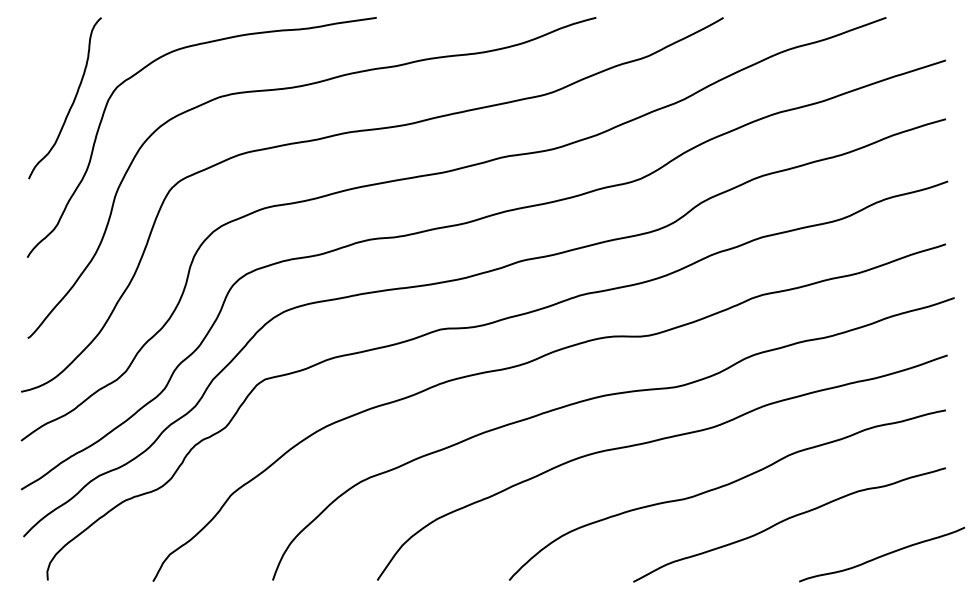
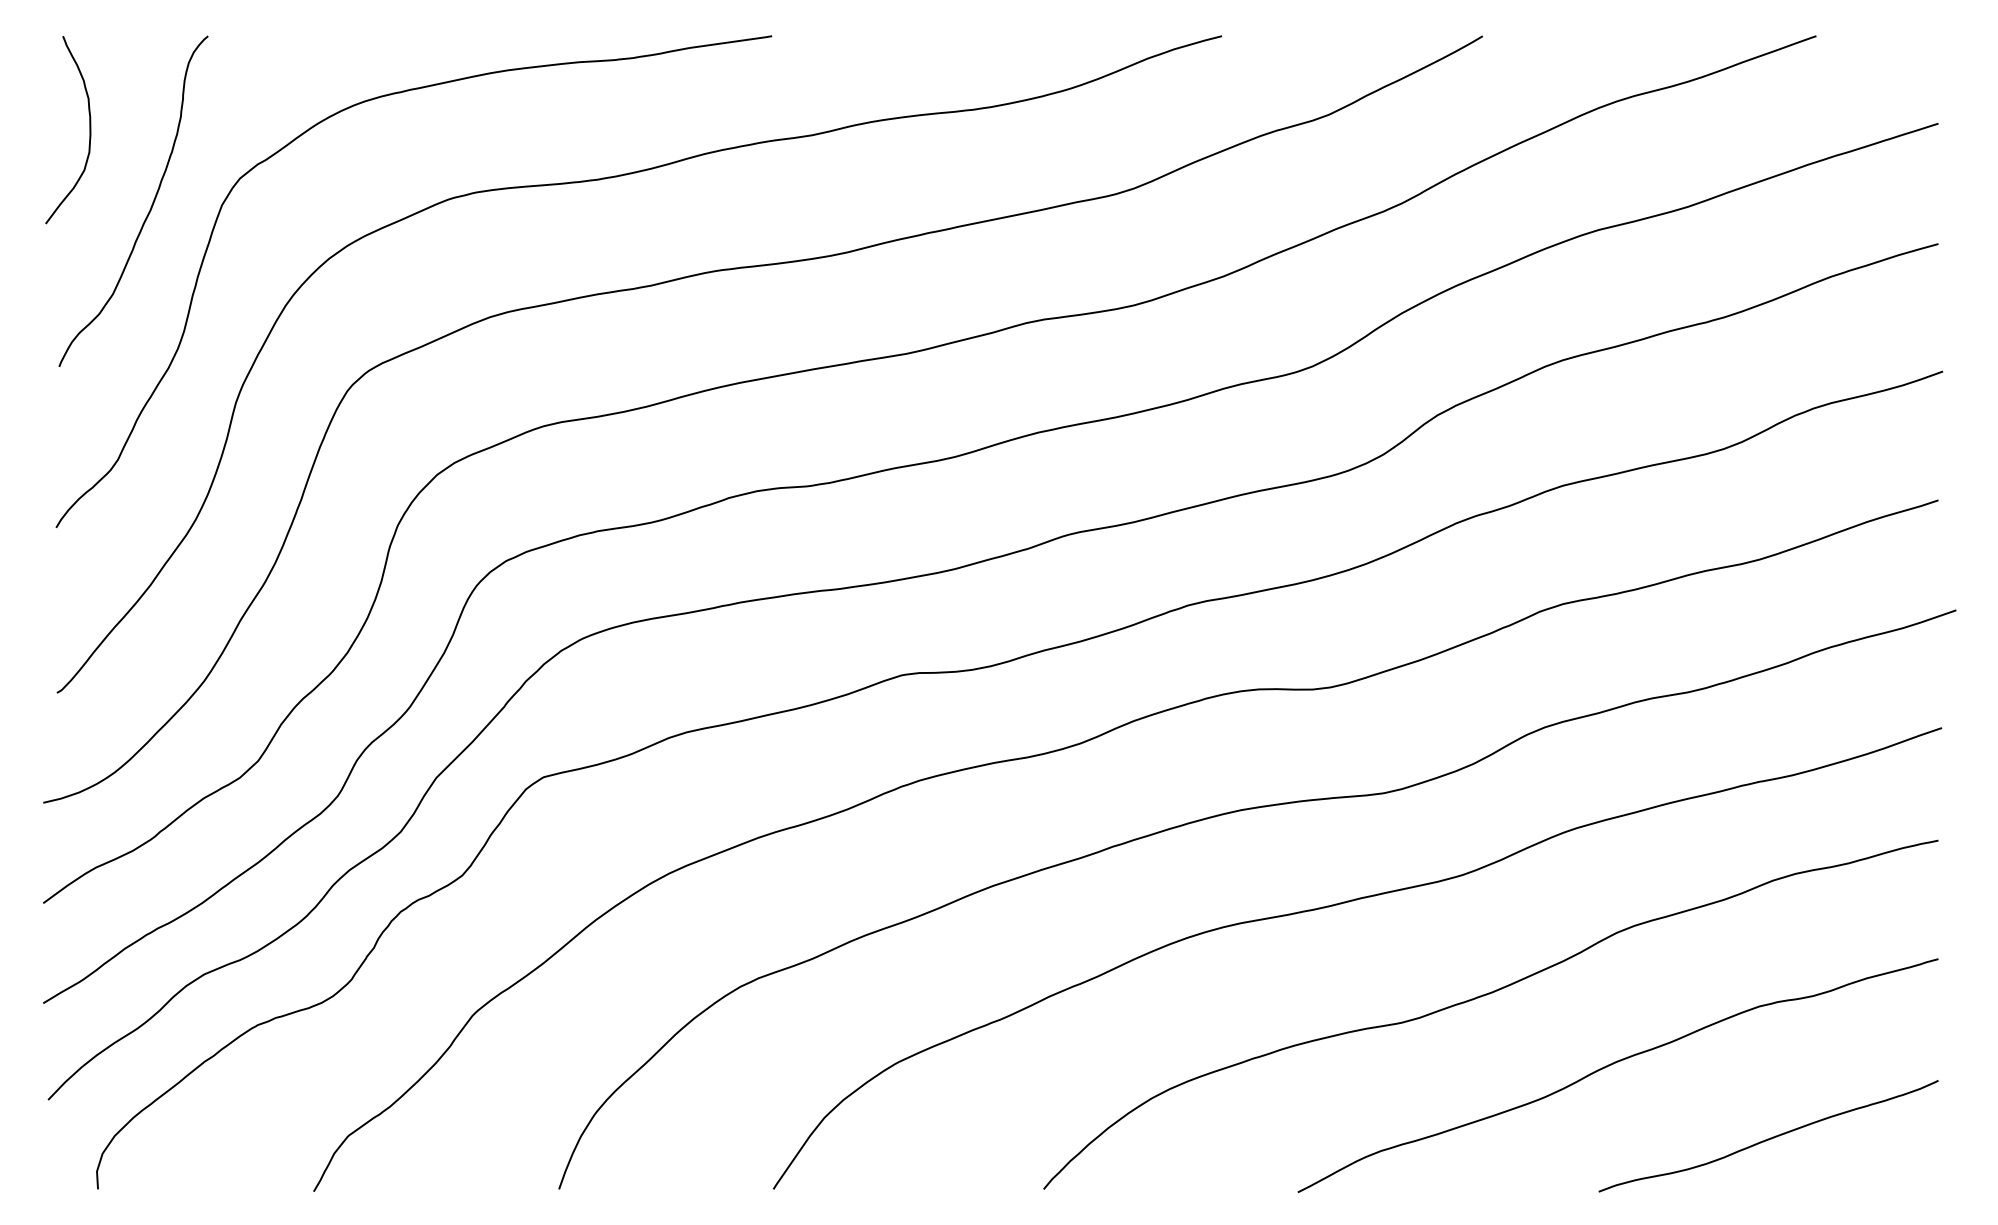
curve: (43, 63) -> (89, 129), added
curve: (883, 554) -> (1771, 1136), moved

